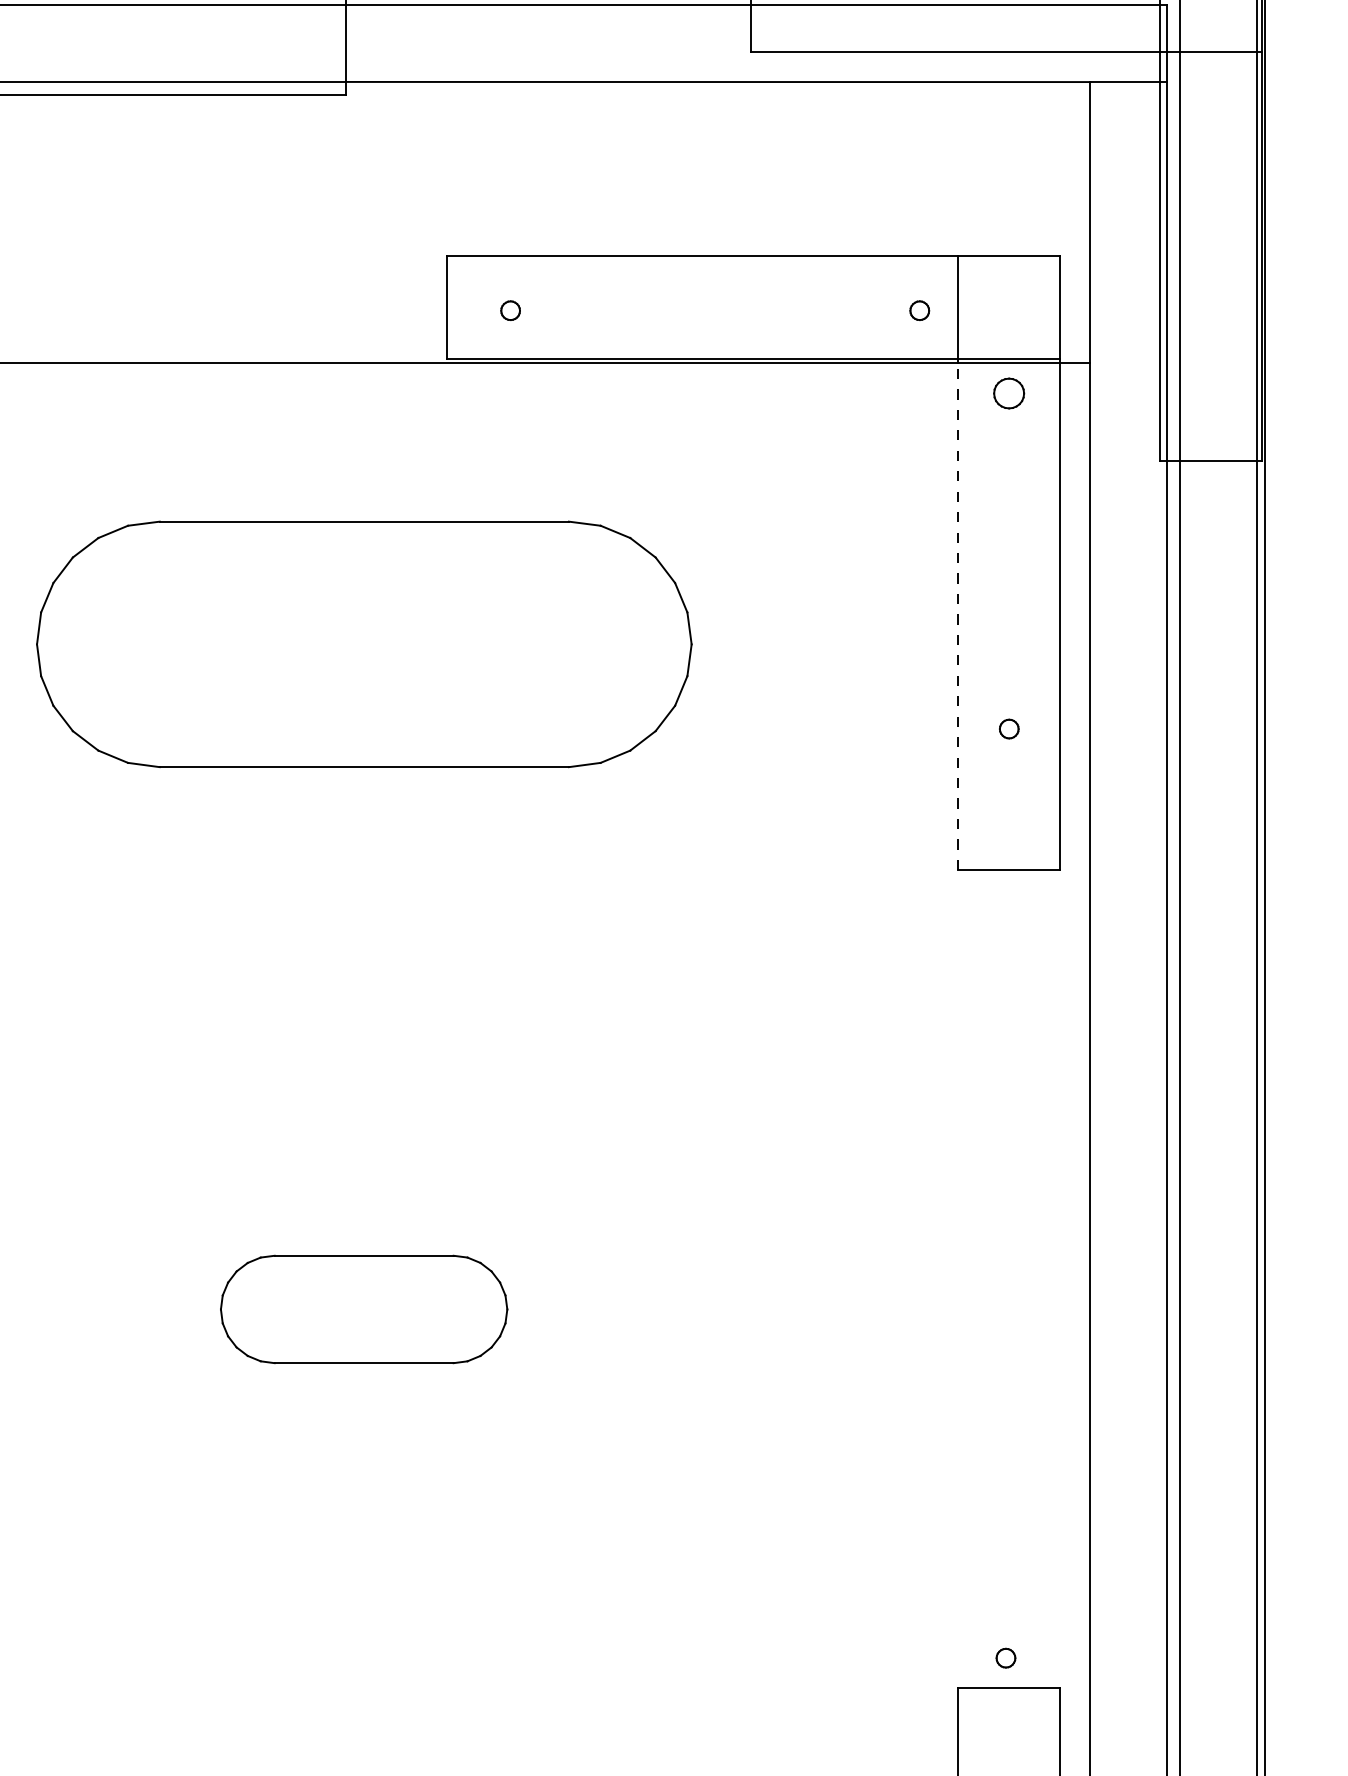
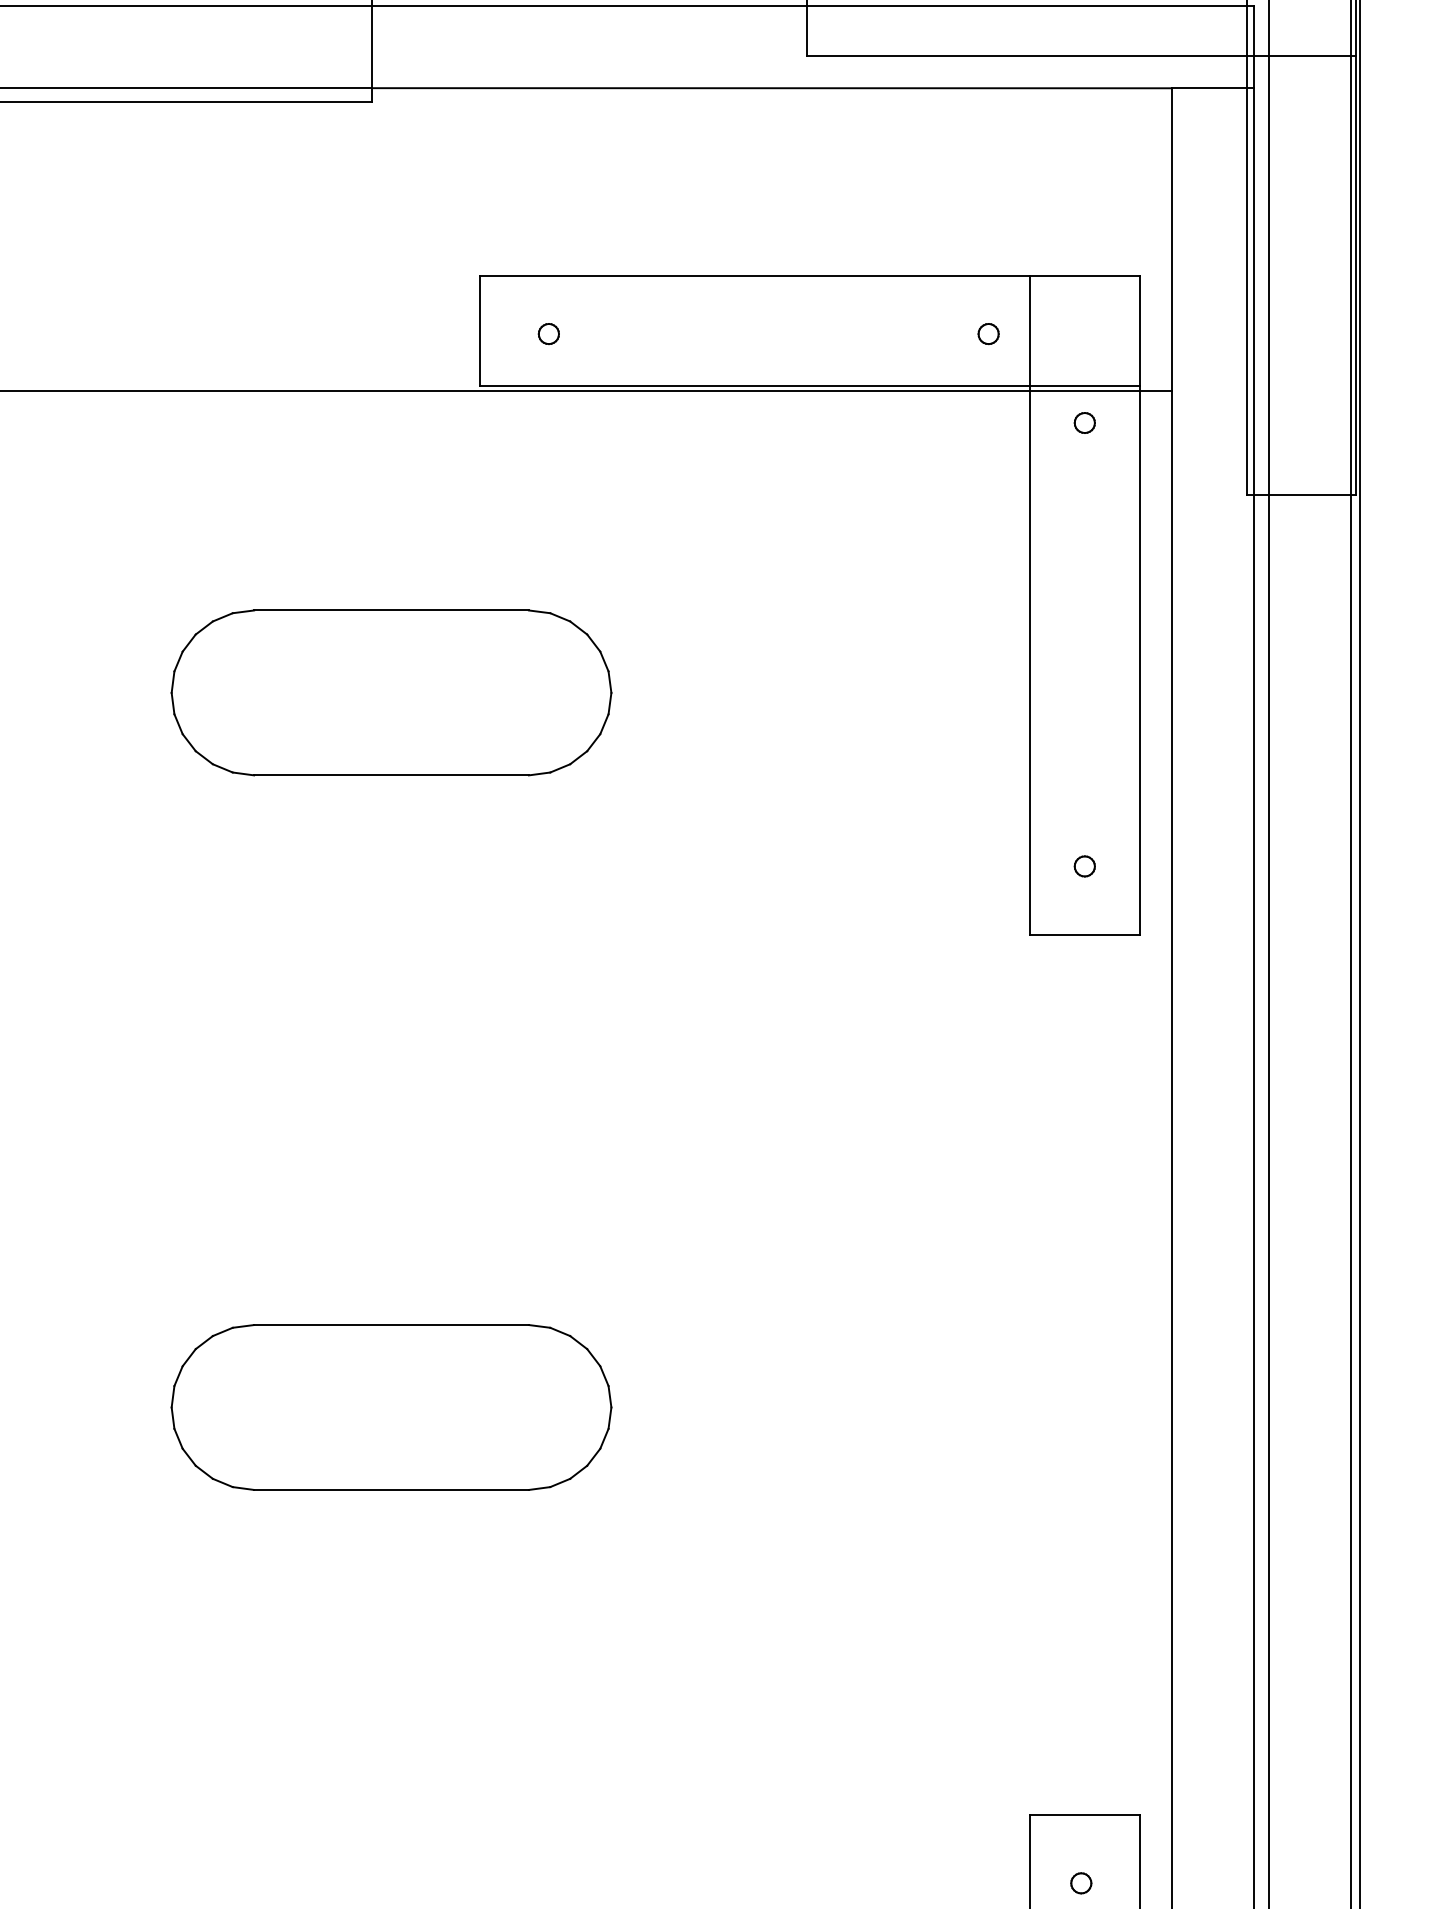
part: (1009, 393) -> (1085, 423), size x0.62
line: (958, 616) -> (1030, 662), dashed -> solid
part: (363, 644) -> (390, 692), size x0.62
part: (1009, 728) -> (1085, 865), moved
part: (363, 1309) -> (390, 1407), size x1.43
part: (1005, 1657) -> (1080, 1882), moved

